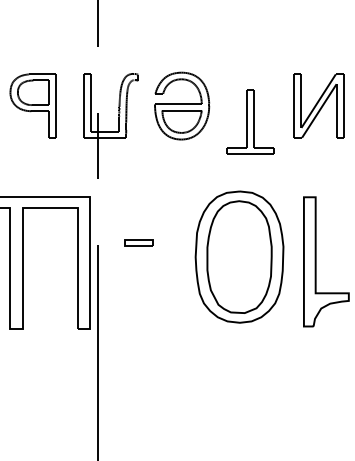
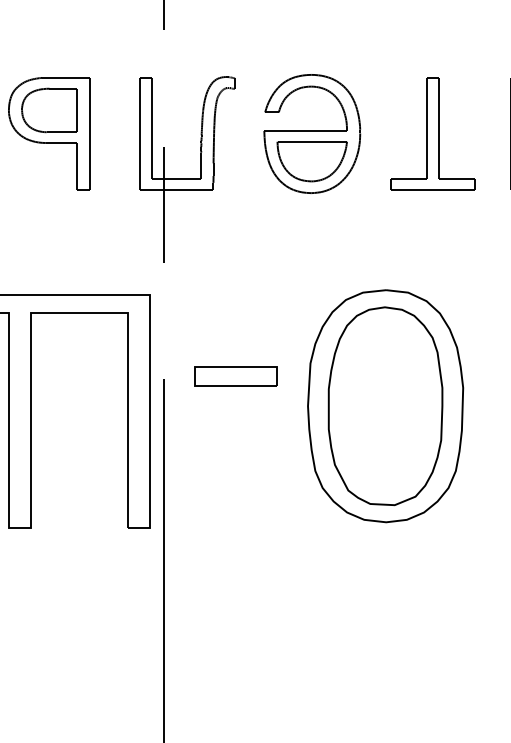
part: (250, 121) -> (433, 132), moved
part: (138, 242) -> (235, 375), size x1.67
part: (239, 256) -> (385, 405), moved

